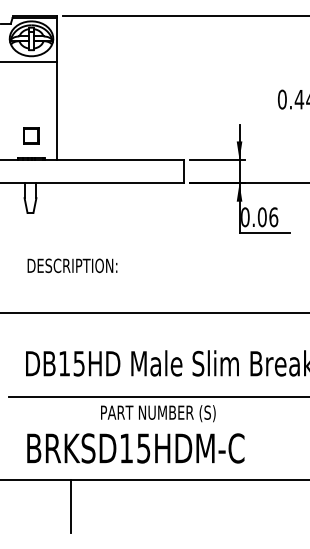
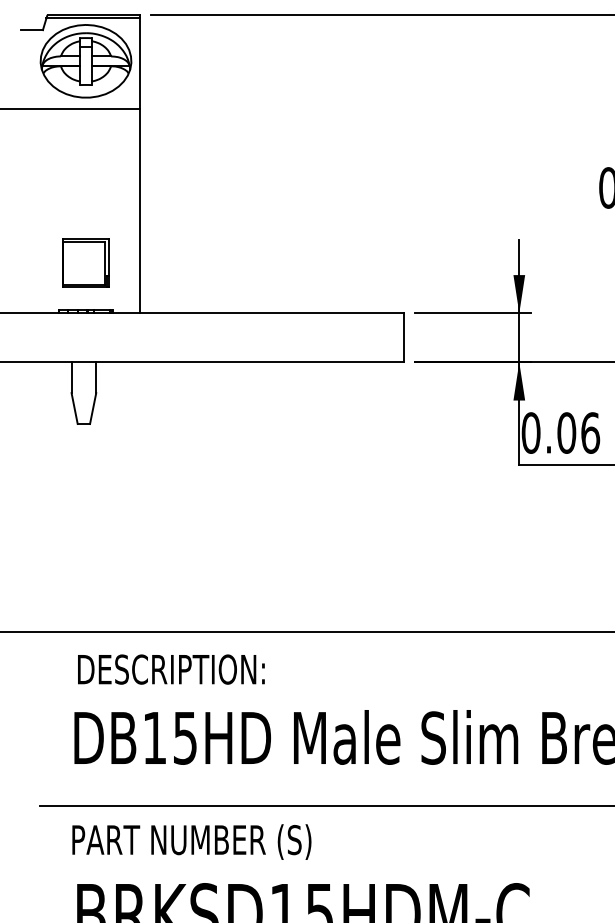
part: (31, 135) -> (85, 262), size x1.43
text: (72, 265) -> (171, 668), moved
text: (158, 413) -> (192, 841), moved

